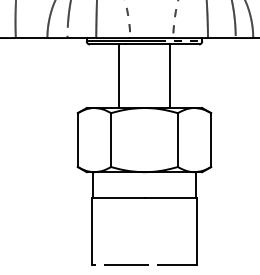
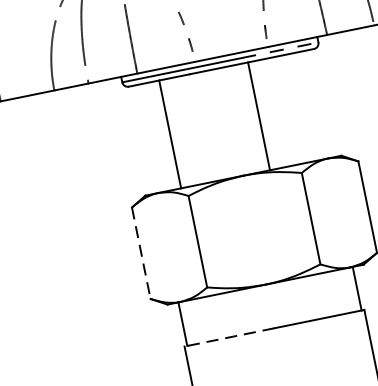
line: (118, 76) -> (169, 134), moved
line: (170, 76) -> (259, 116), moved
line: (77, 140) -> (140, 254), solid -> dashed
line: (117, 197) -> (228, 336), solid -> dashed

